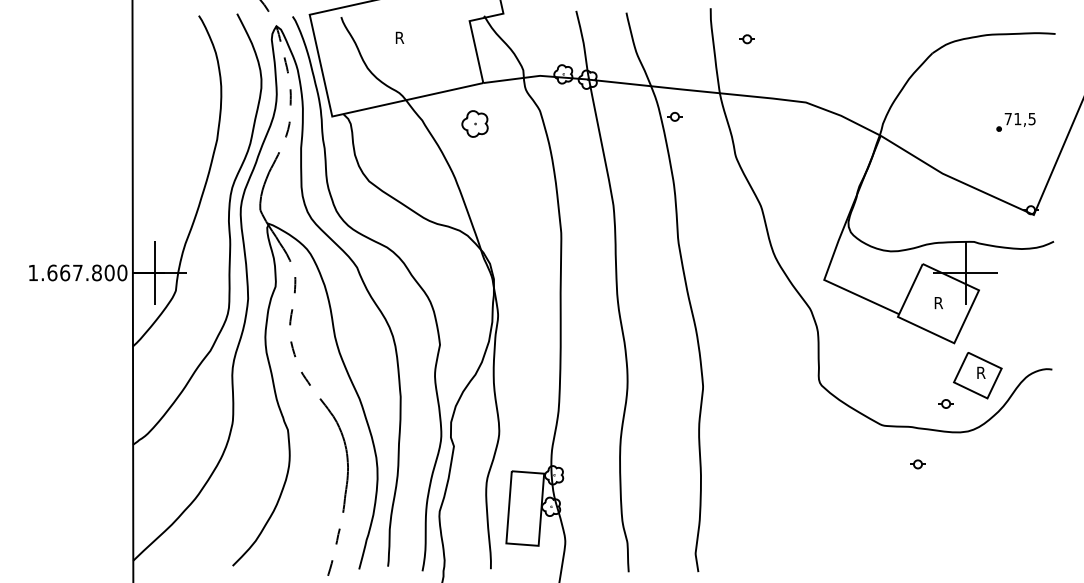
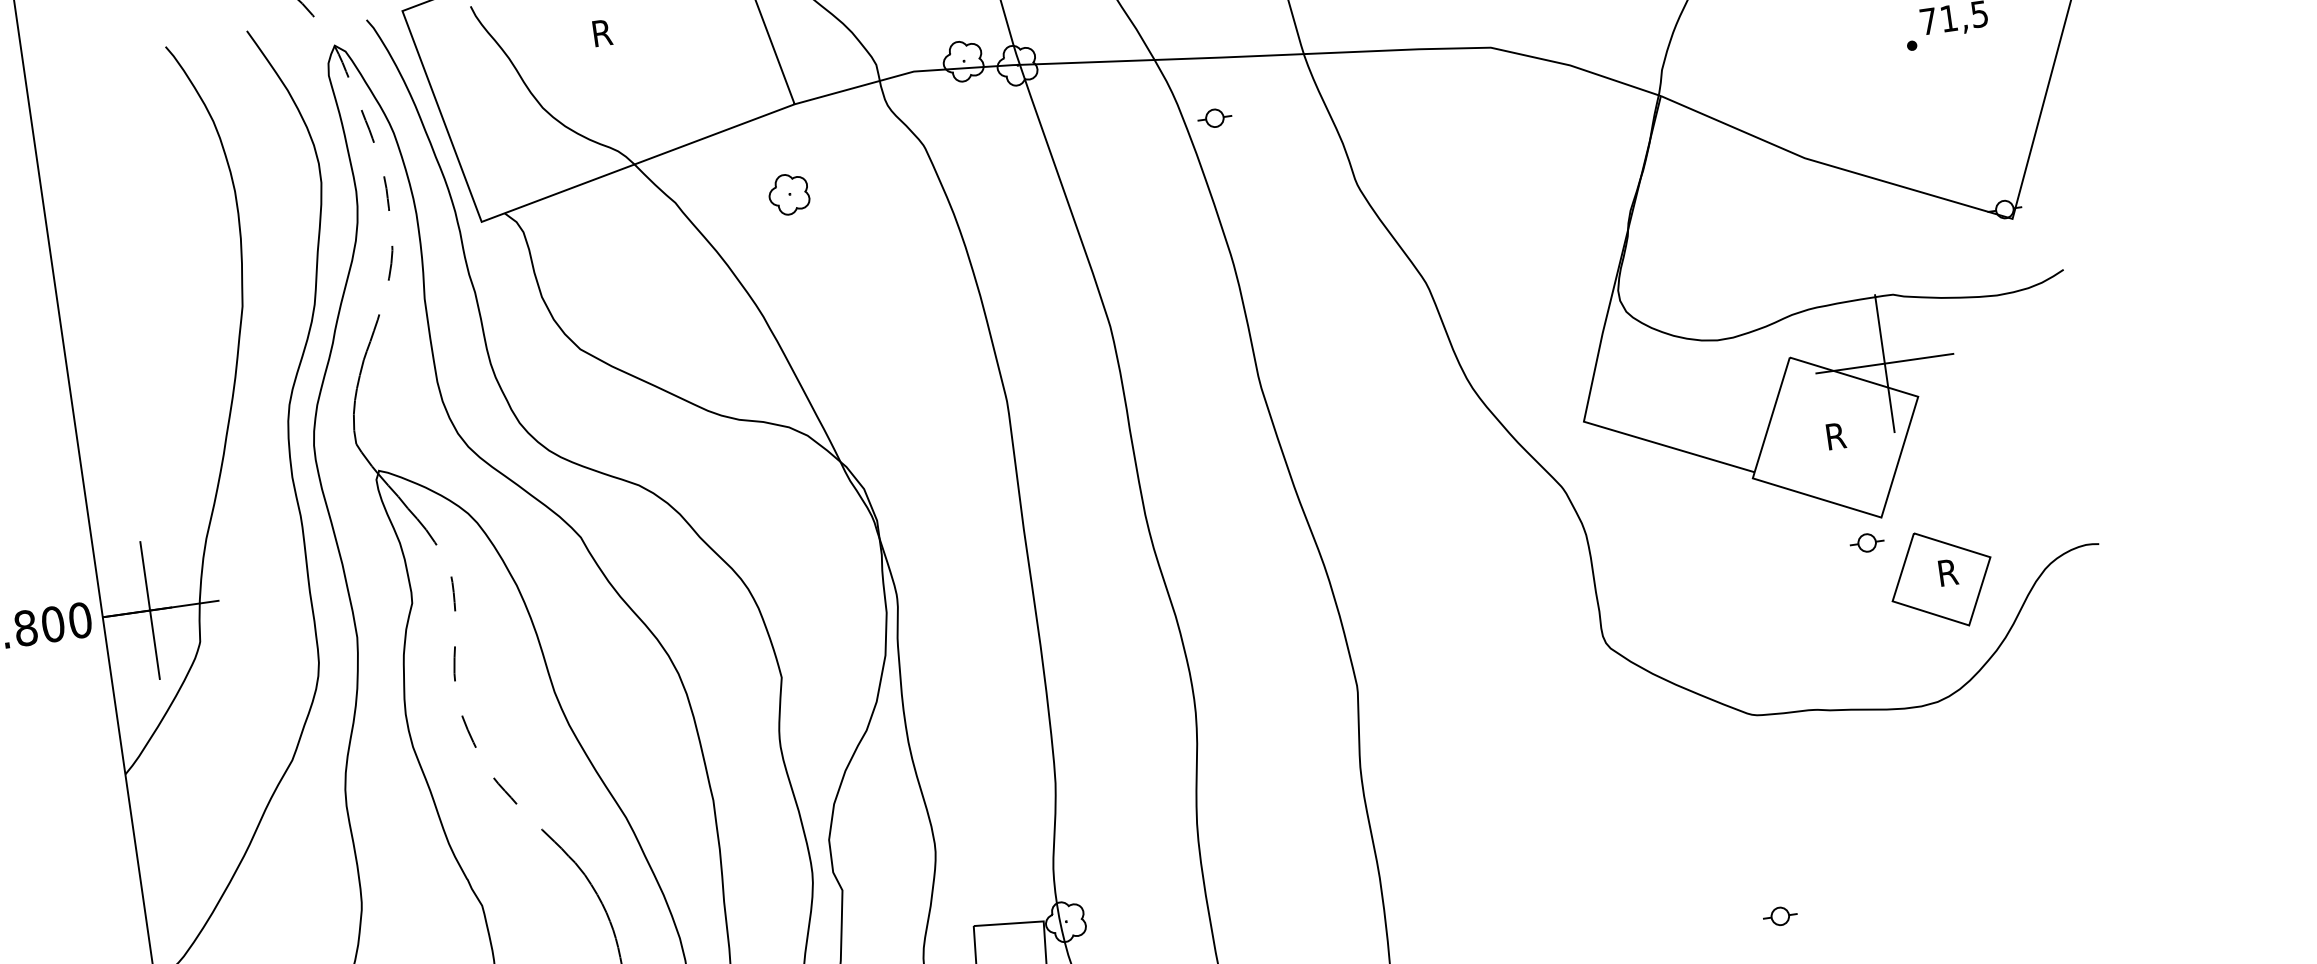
part: (474, 123) -> (788, 193), size x0.71
part: (945, 403) -> (1865, 542), moved
part: (917, 464) -> (1779, 916), moved

